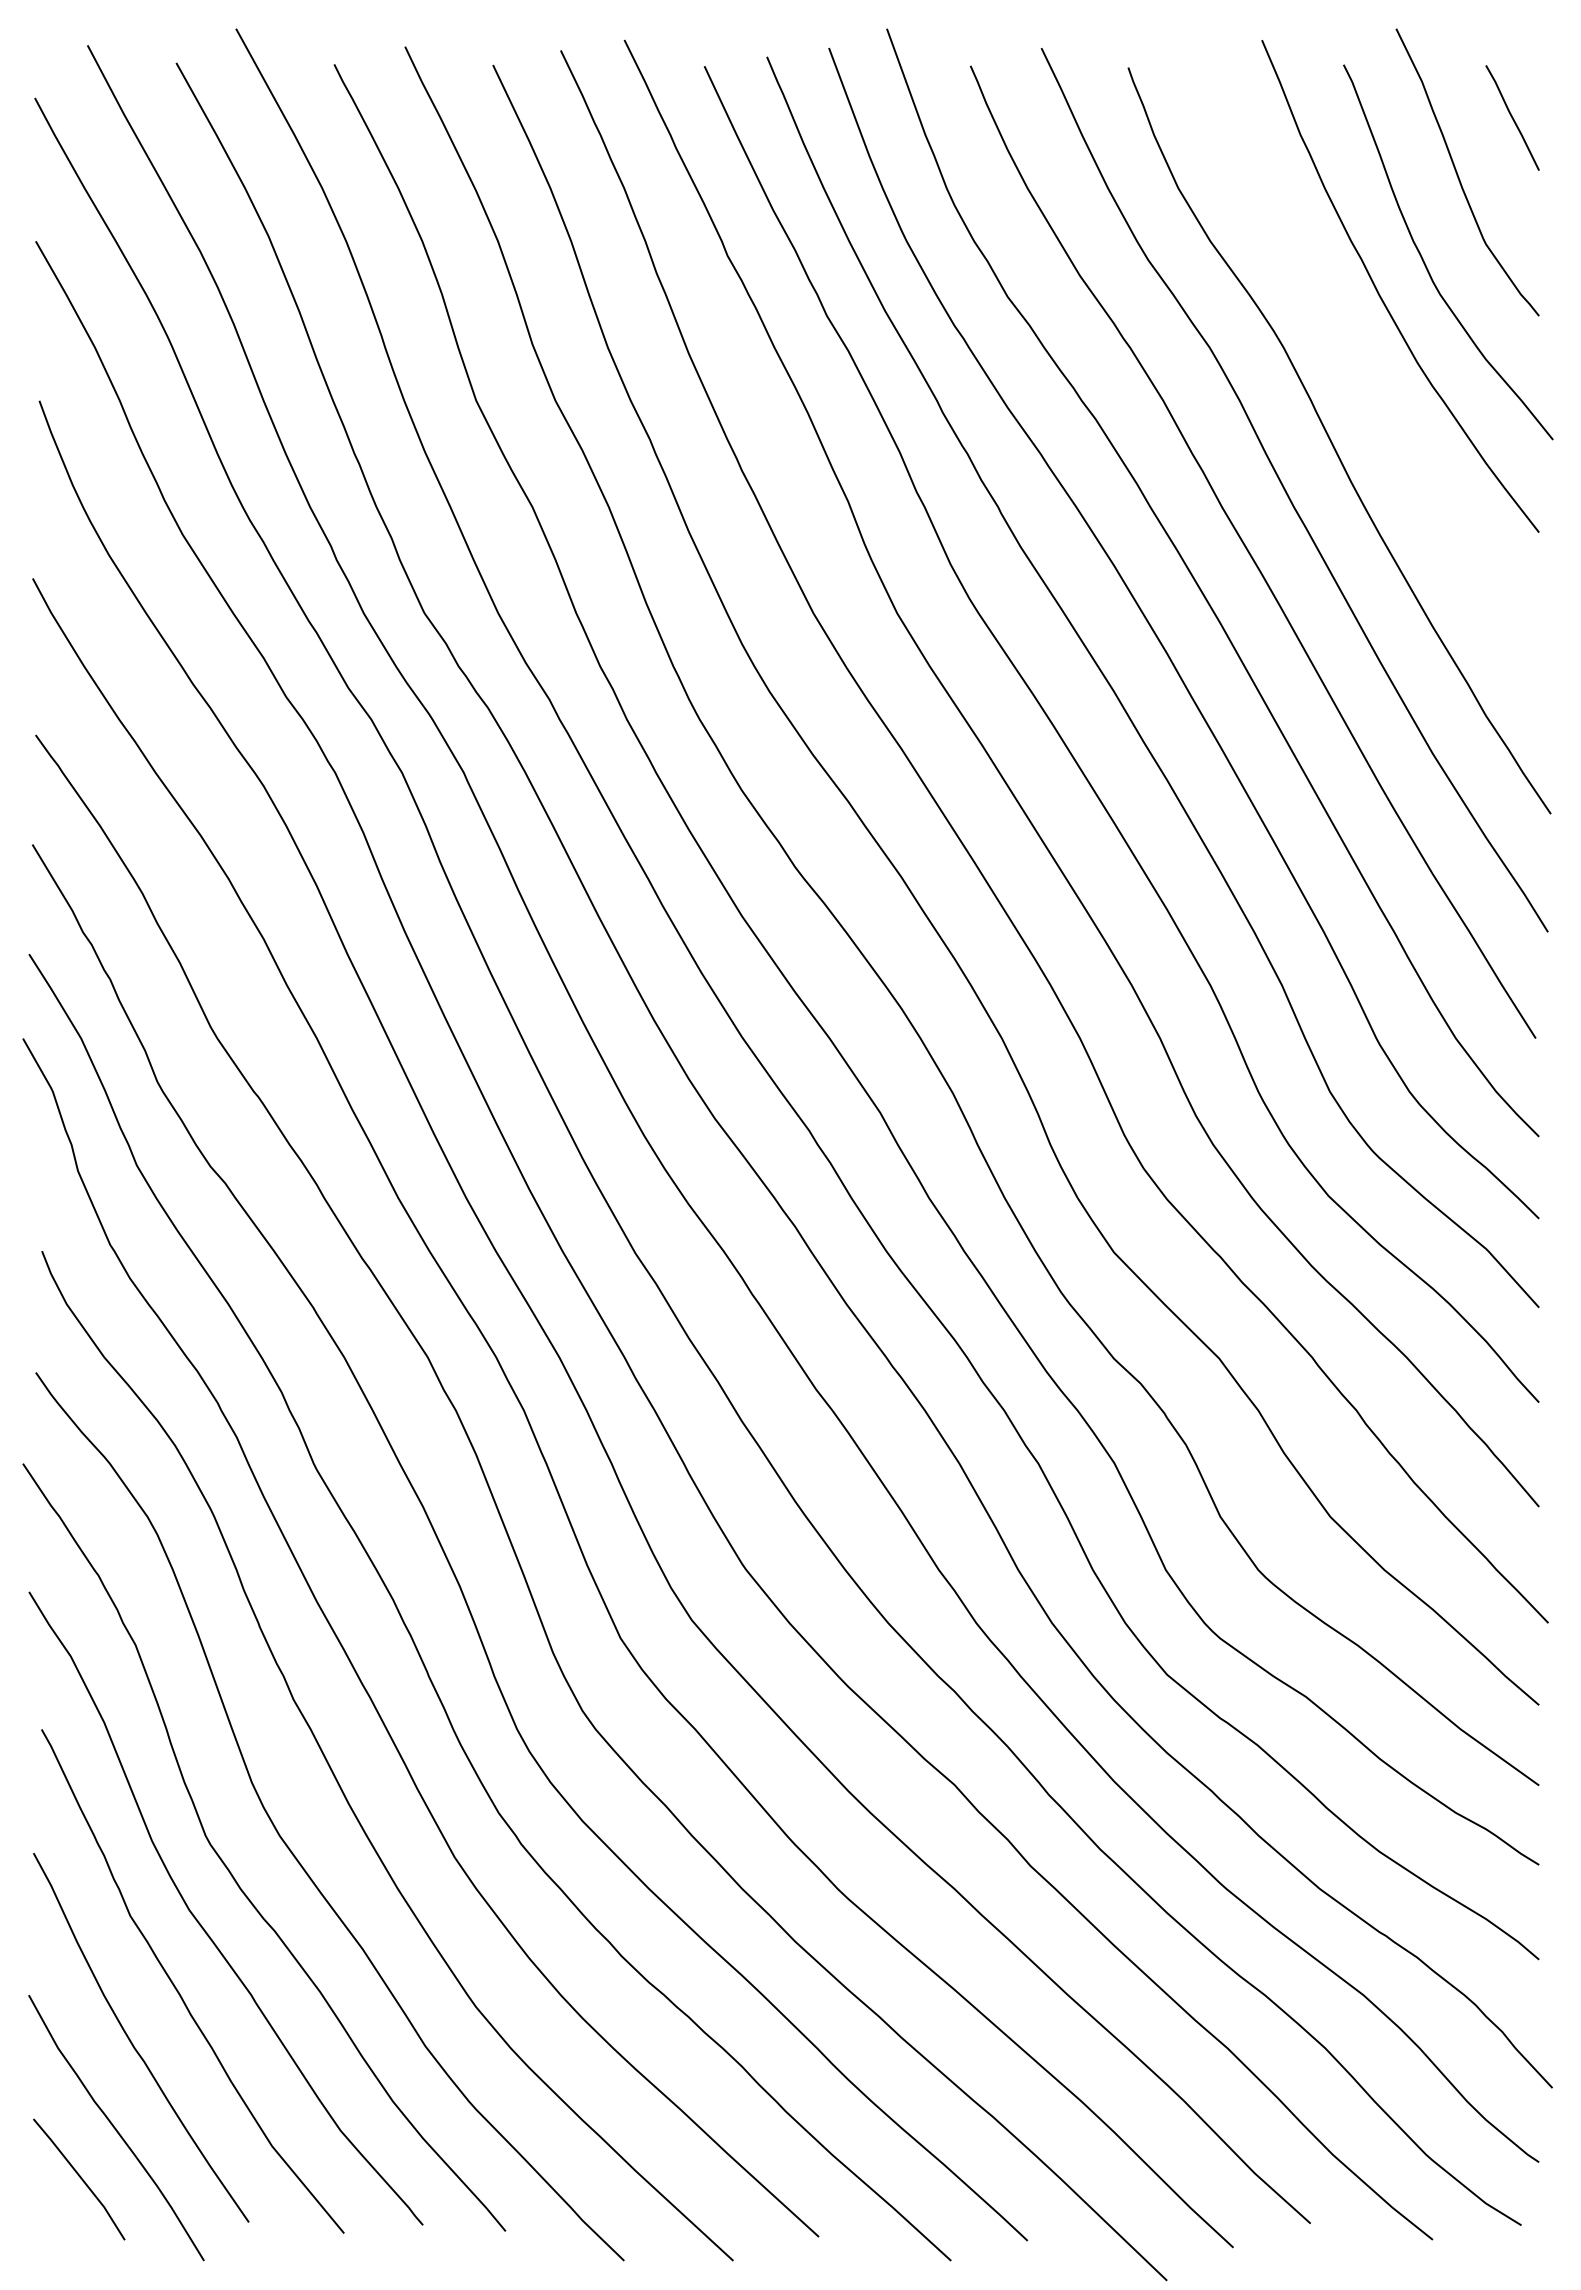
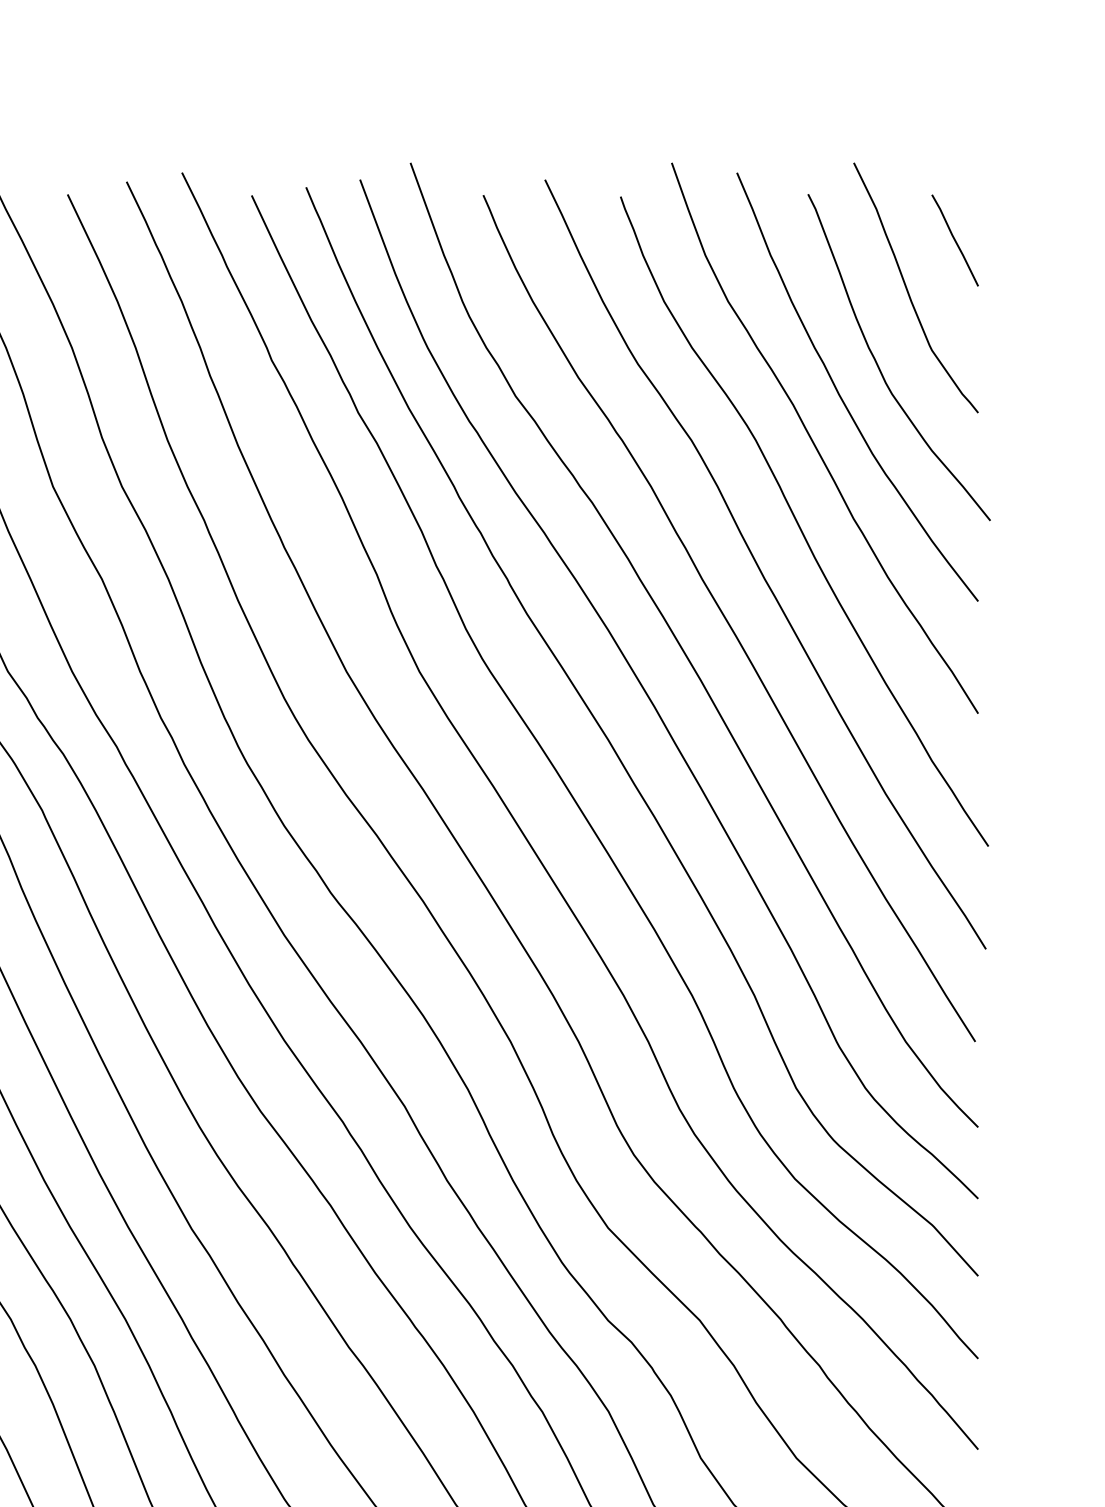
curve: (1350, 349) -> (814, 442), added

